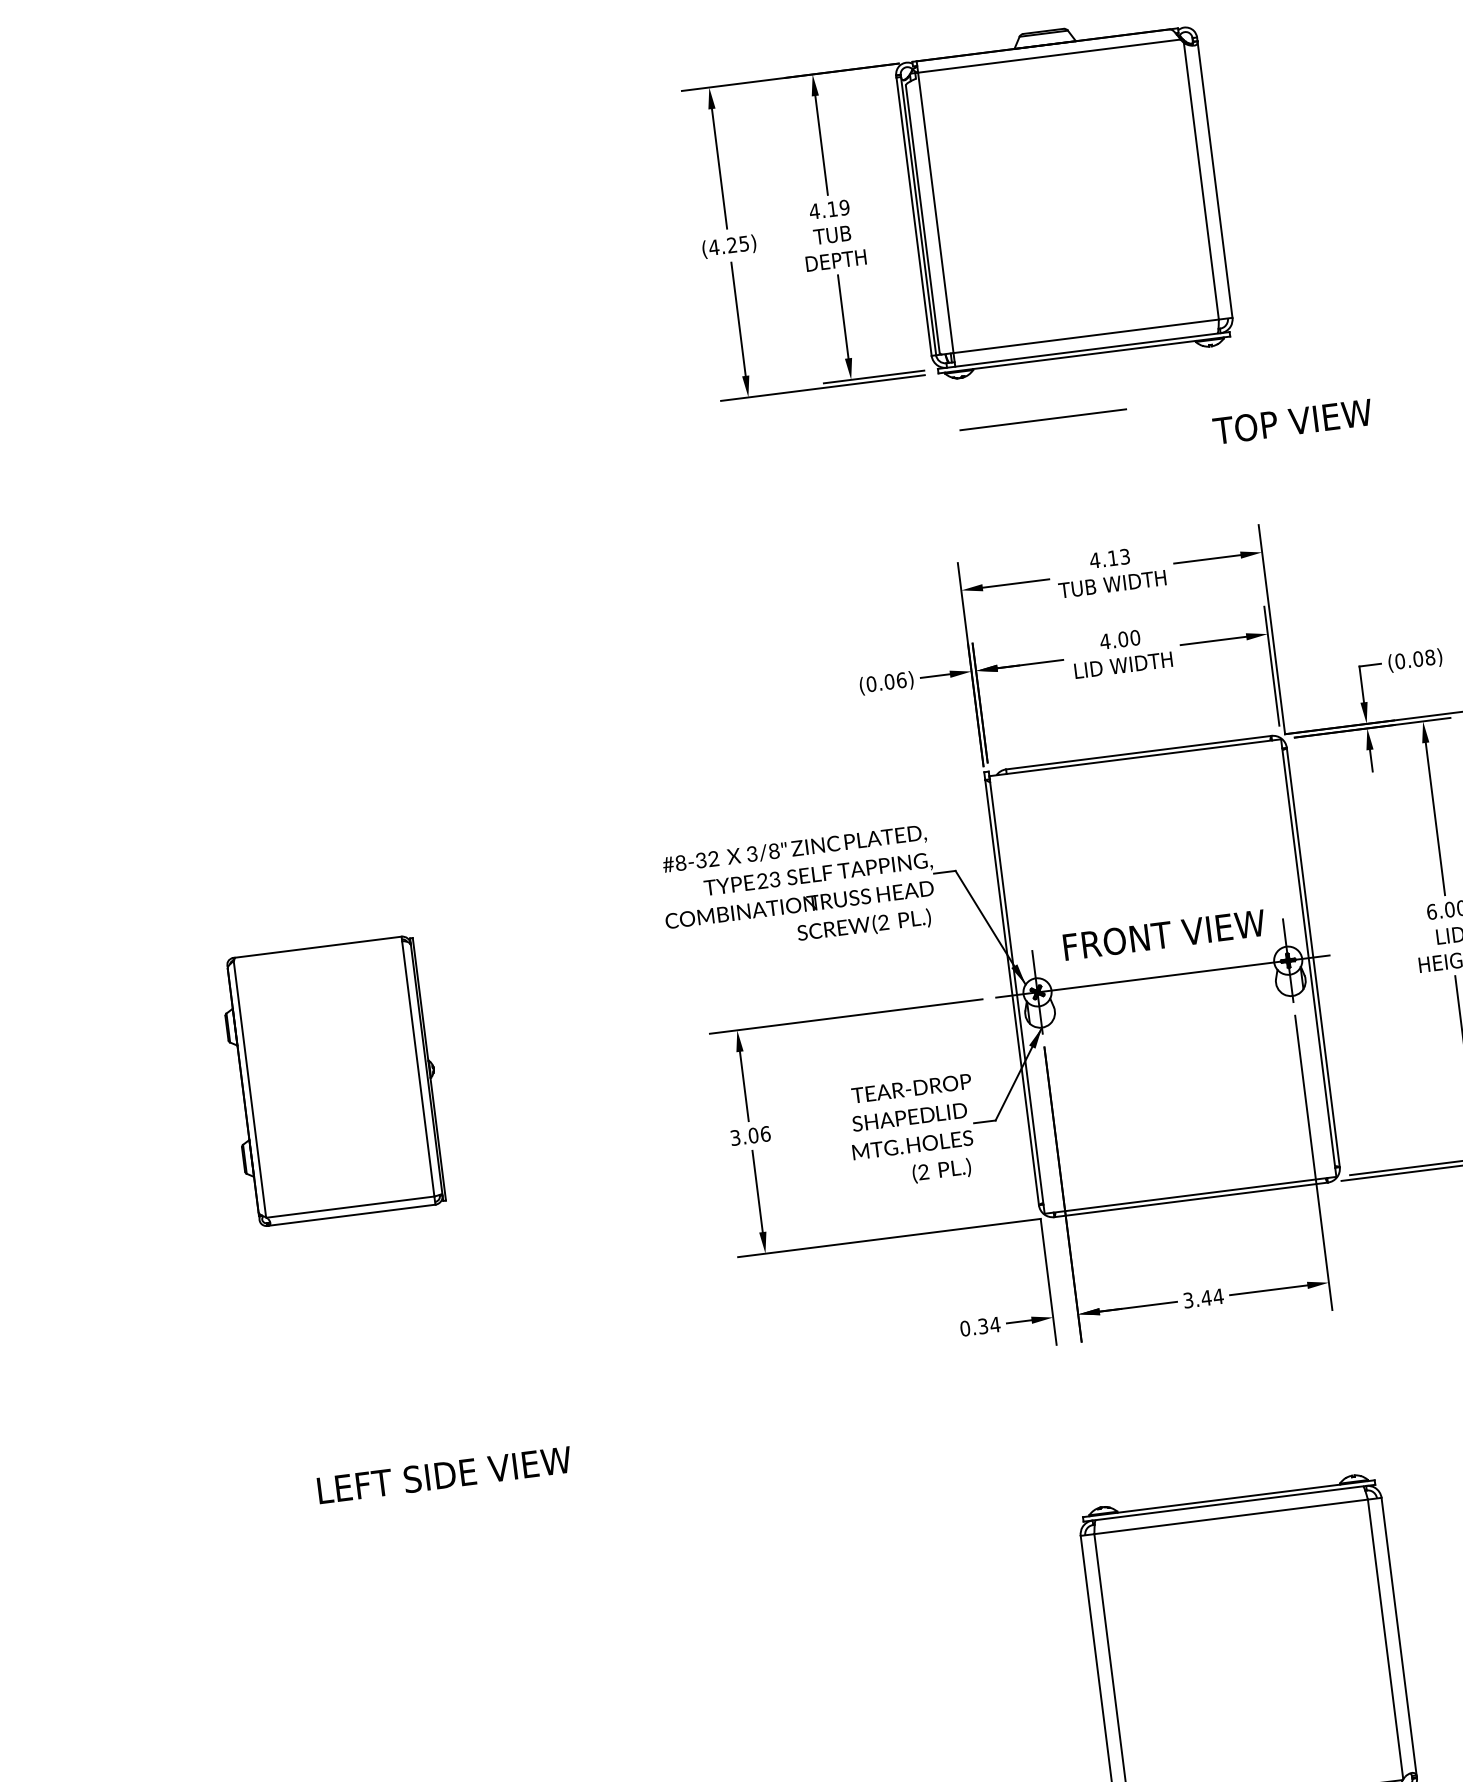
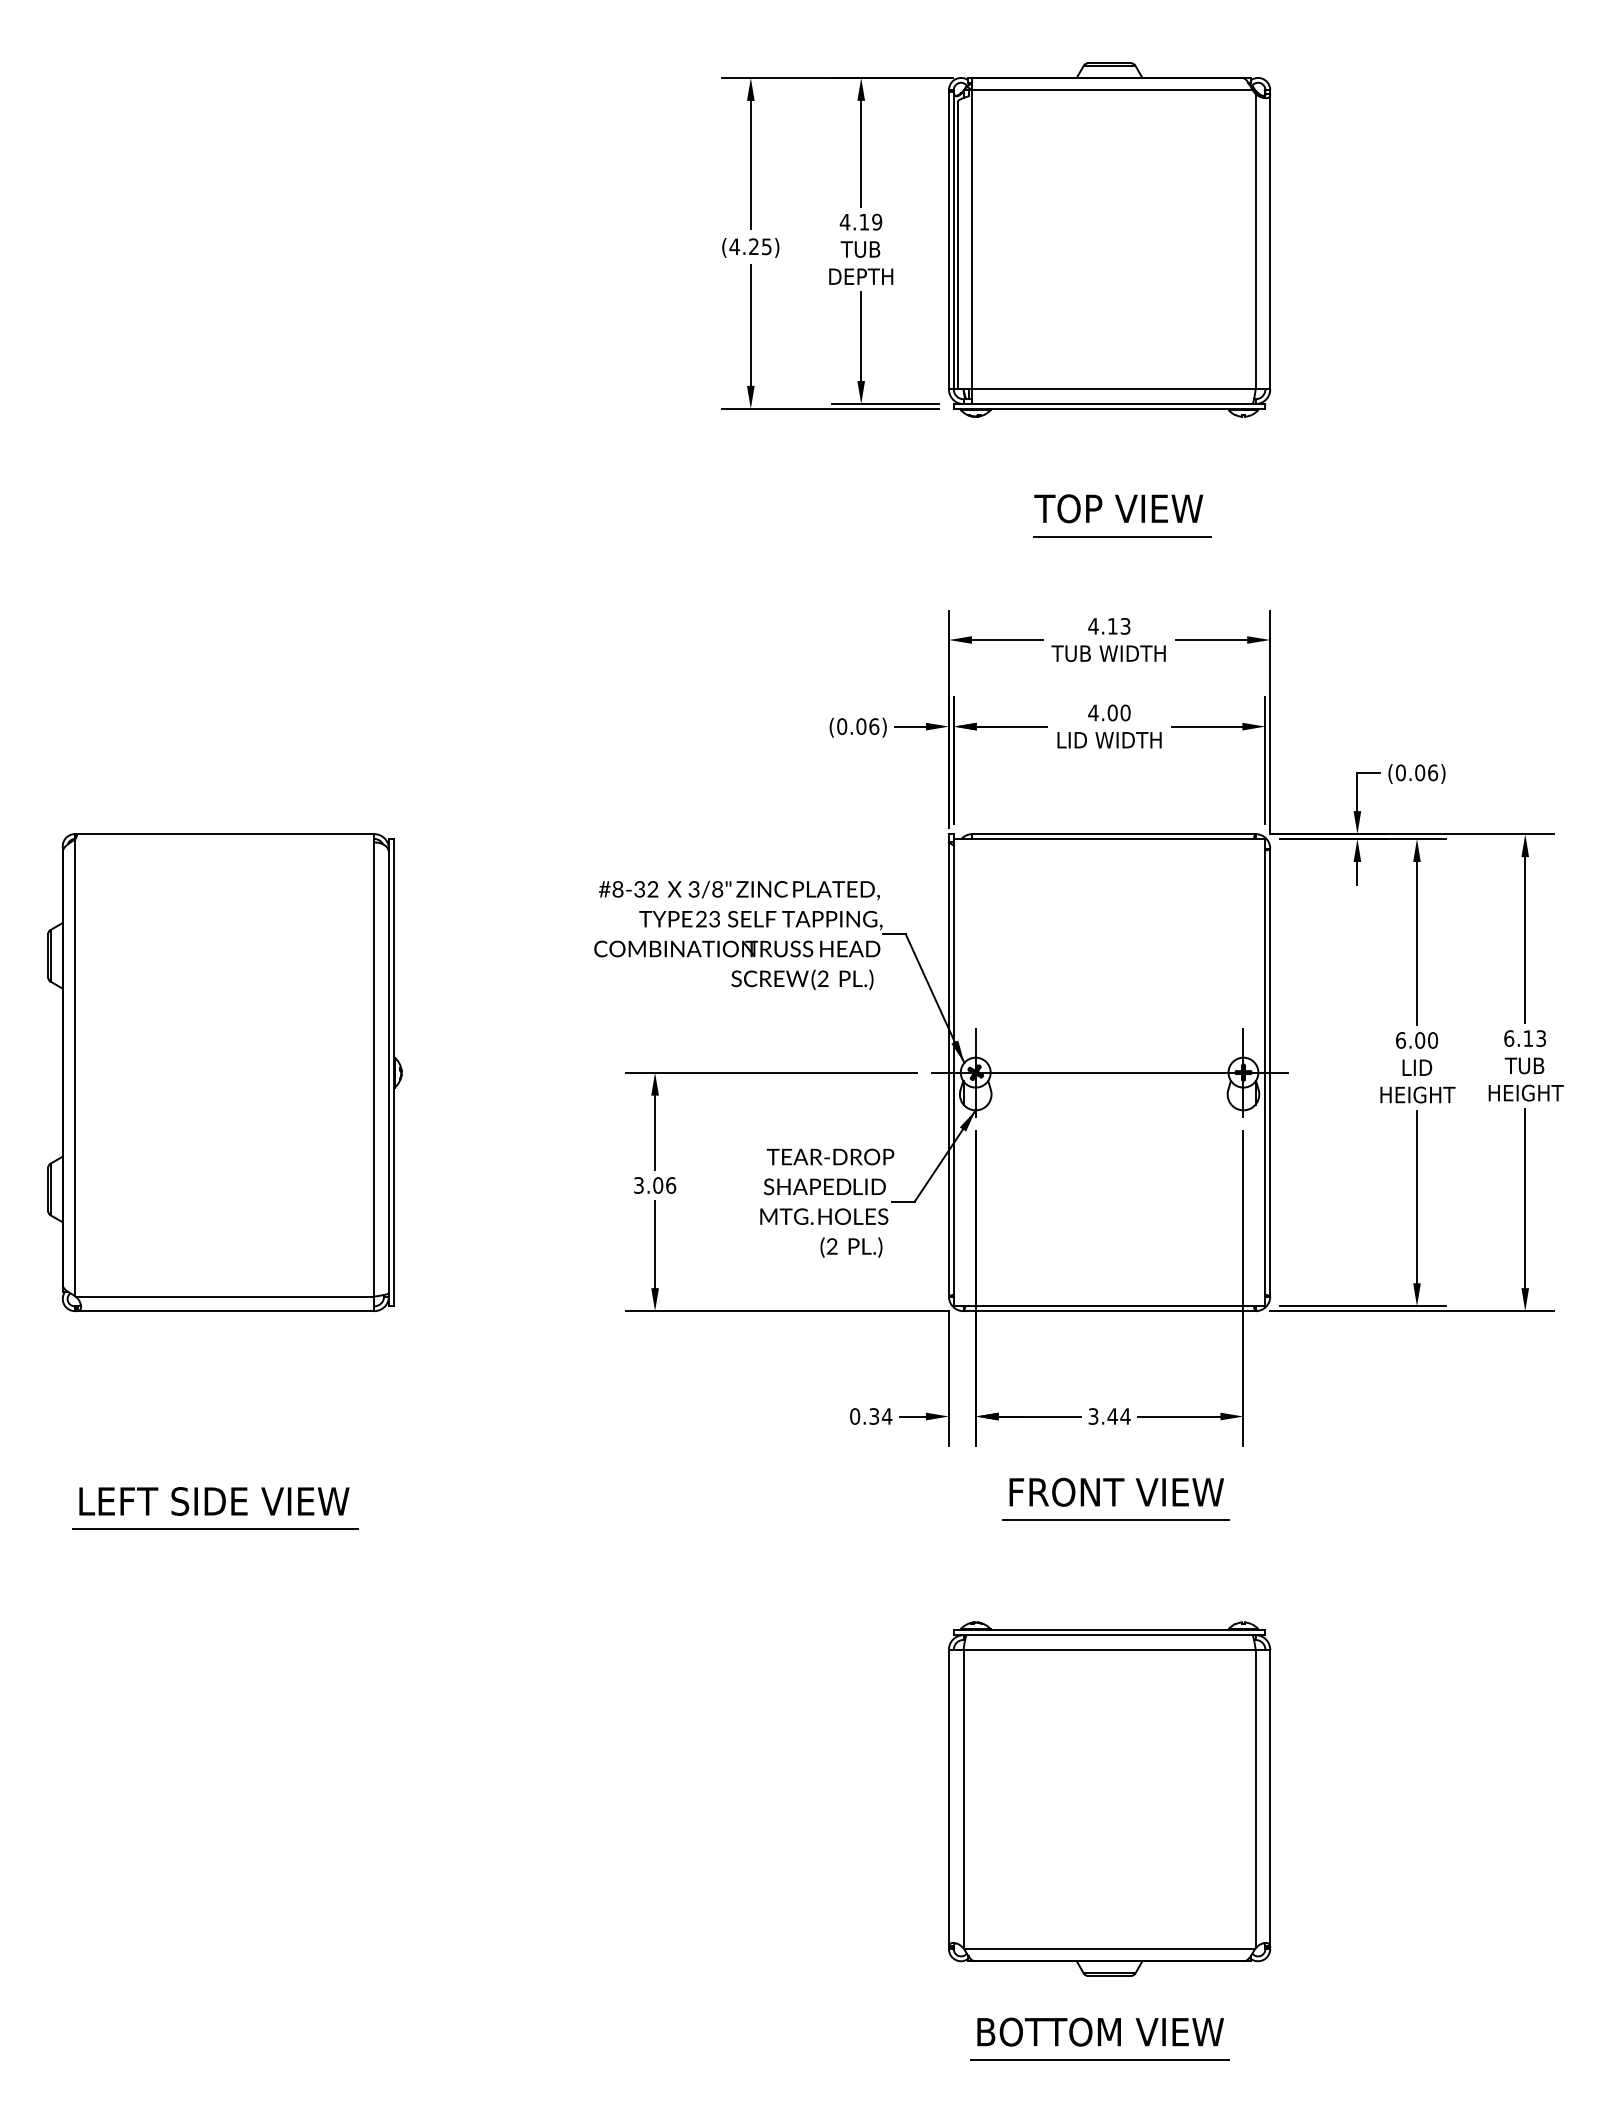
line: (1042, 419) -> (1122, 536), moved
text: (1292, 421) -> (1118, 508), moved
text: (1430, 657) -> (1433, 772), (0.08) -> (0.06)
text: (1164, 934) -> (1116, 1491), moved
part: (334, 1081) -> (224, 1072), size x1.67
line: (1221, 1395) -> (1115, 1520), added
text: (444, 1475) -> (214, 1501), moved
line: (379, 1510) -> (215, 1529), added

